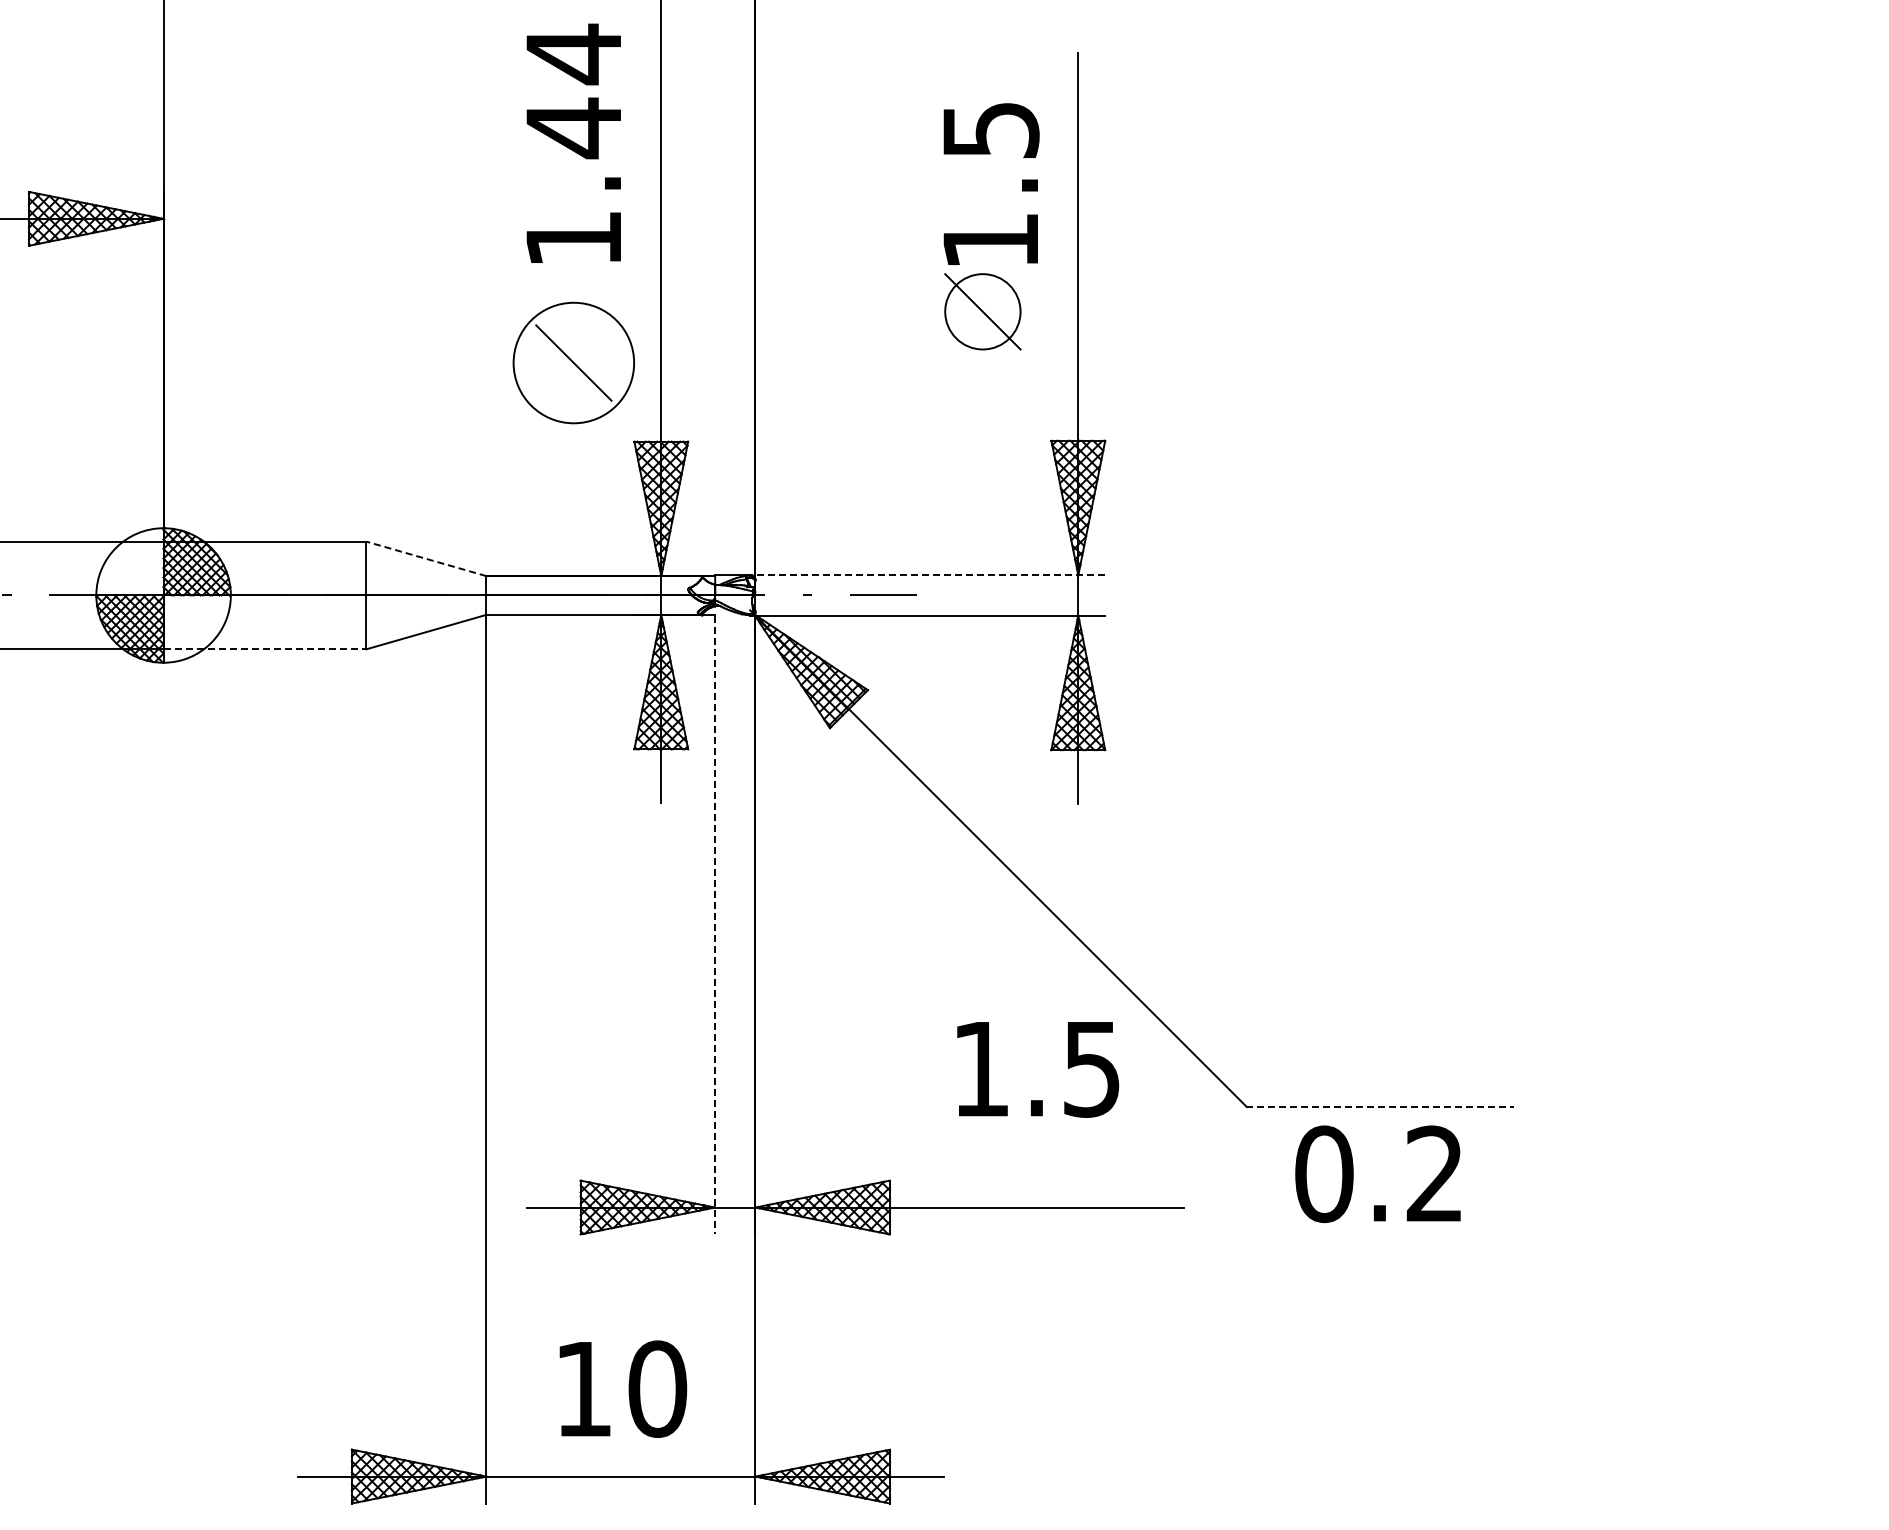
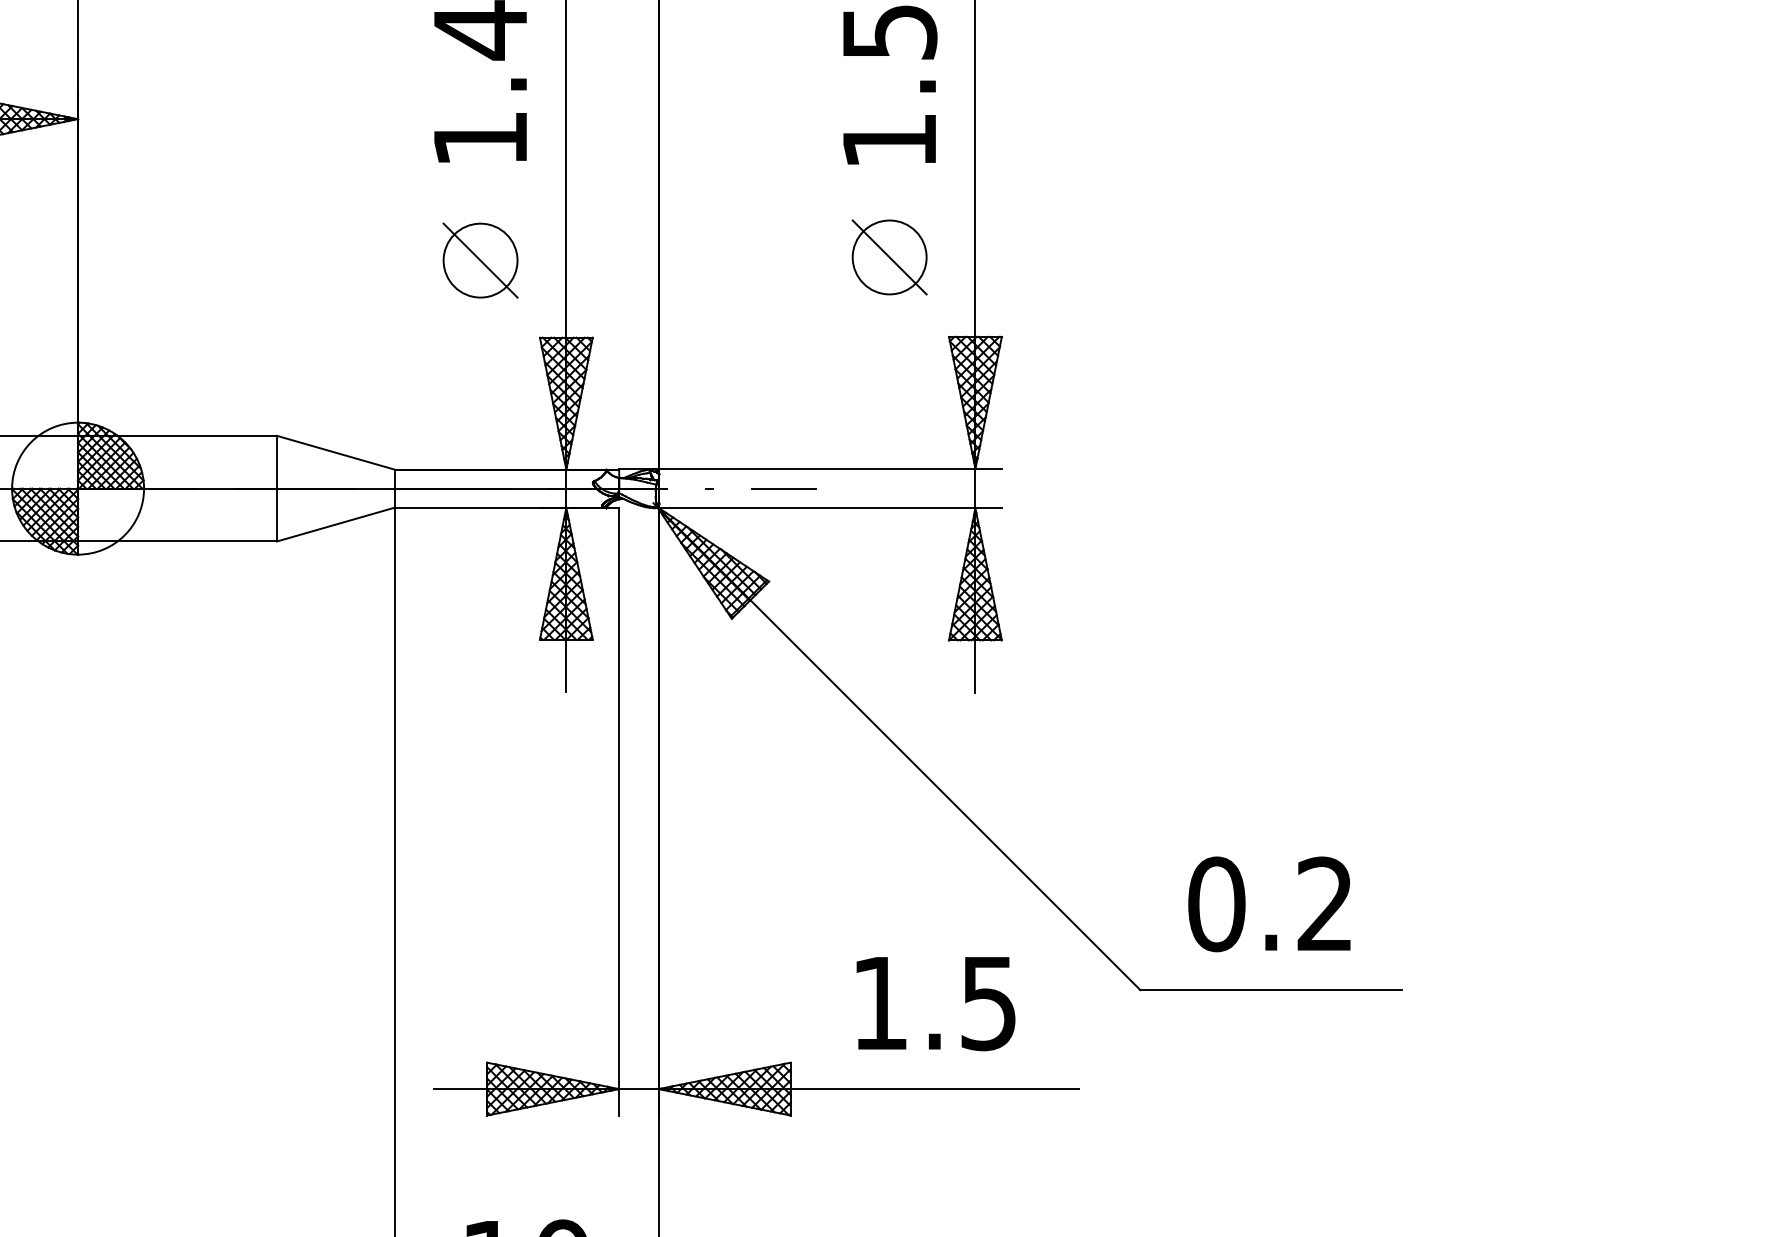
part: (982, 311) -> (889, 257), moved
circle: (573, 362) -> (480, 260), size x0.62
line: (425, 558) -> (335, 452), dashed -> solid
line: (927, 575) -> (827, 469), dashed -> solid
line: (265, 649) -> (178, 541), dashed -> solid
line: (715, 925) -> (619, 812), dashed -> solid
text: (1038, 1069) -> (936, 1003), moved
line: (1380, 1106) -> (1271, 989), dashed -> solid
text: (1377, 1174) -> (1268, 904), moved

